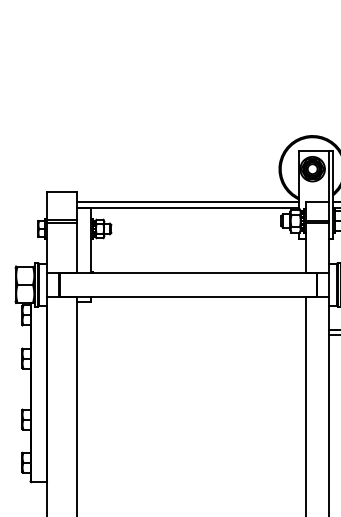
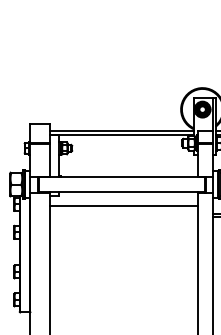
line: (190, 318) -> (123, 206), added

